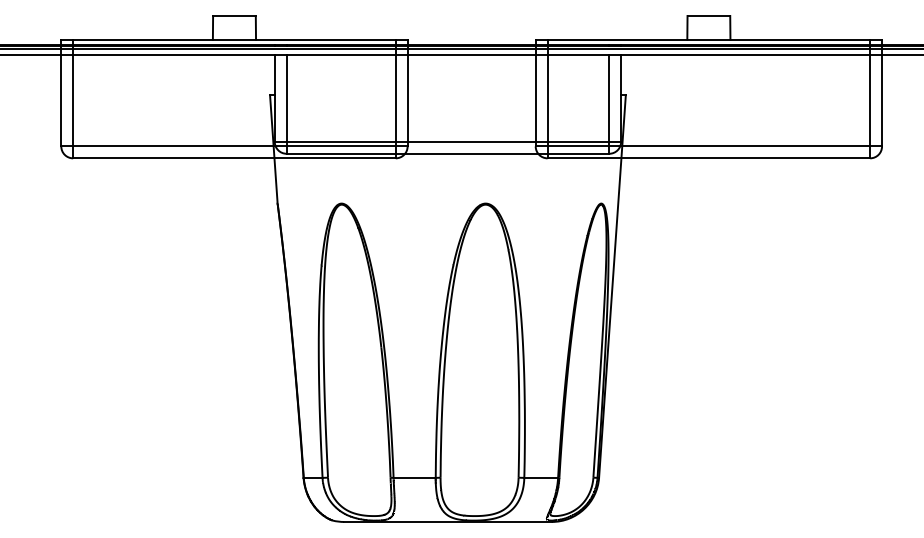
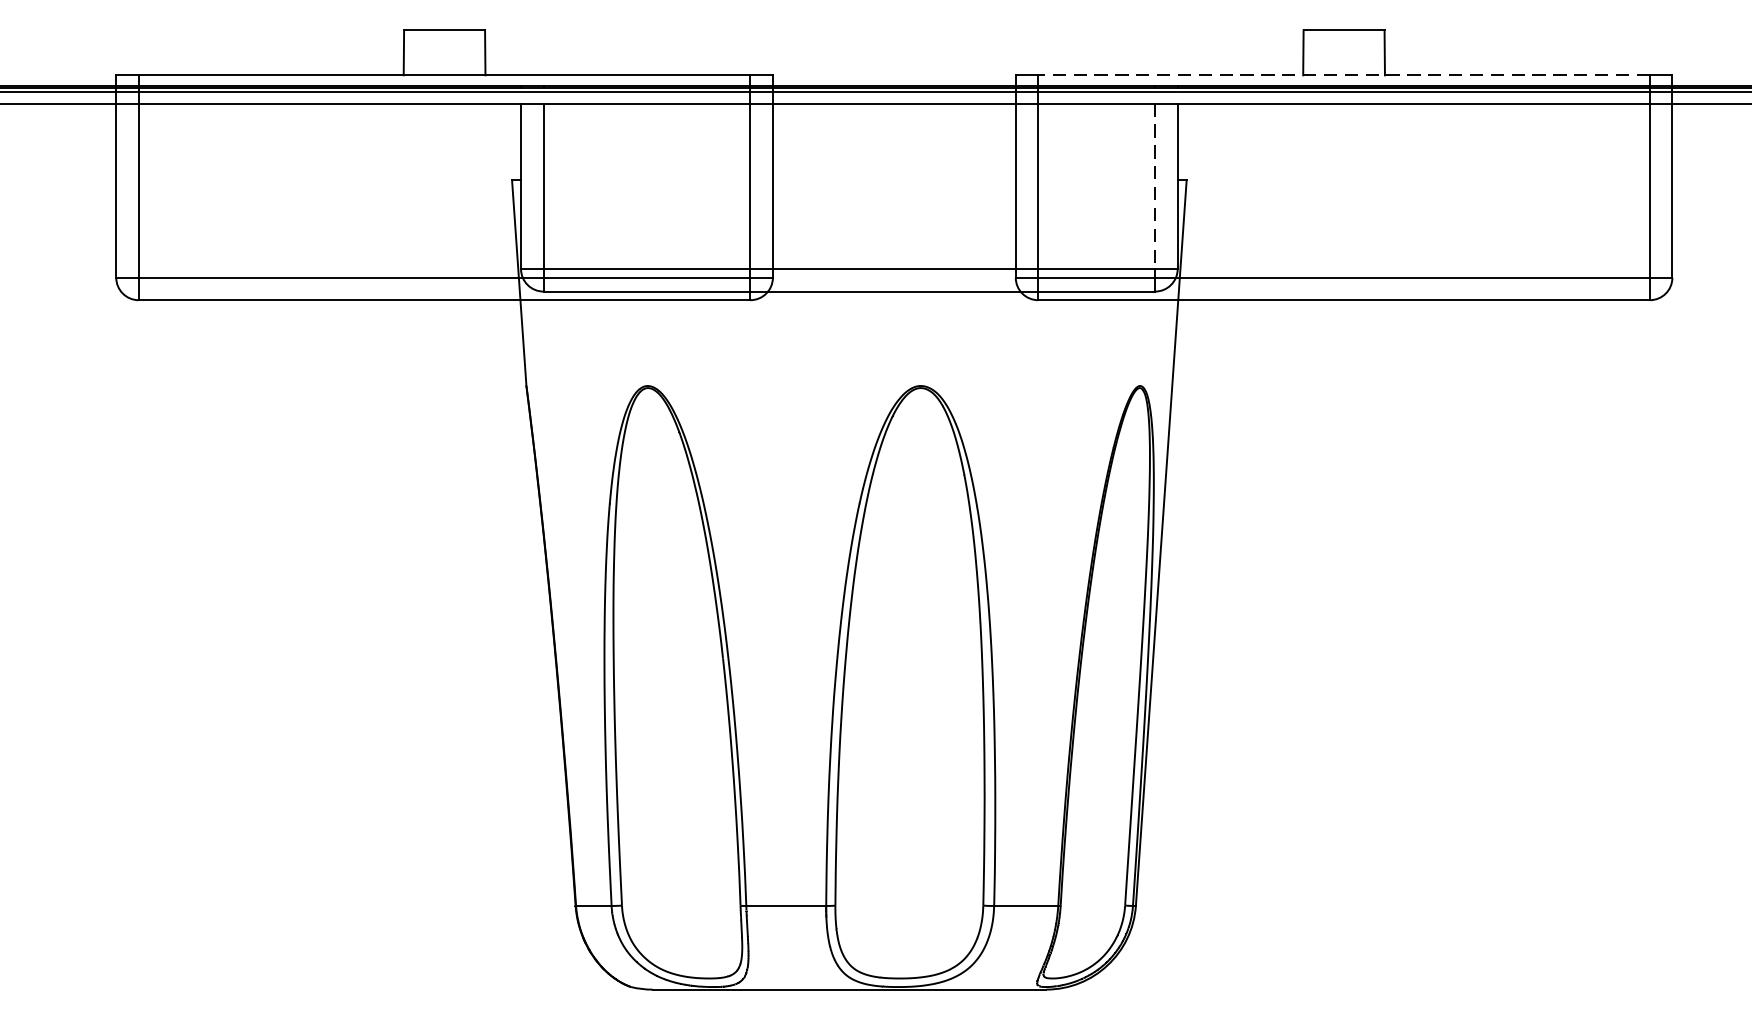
line: (708, 39) -> (1343, 74), solid -> dashed
line: (609, 98) -> (1155, 186), solid -> dashed

